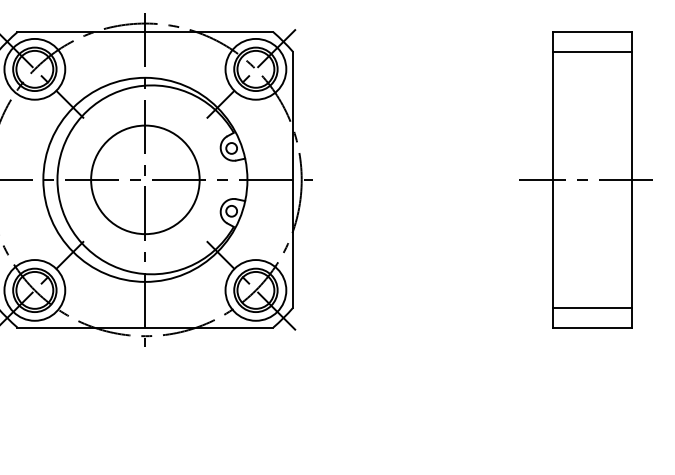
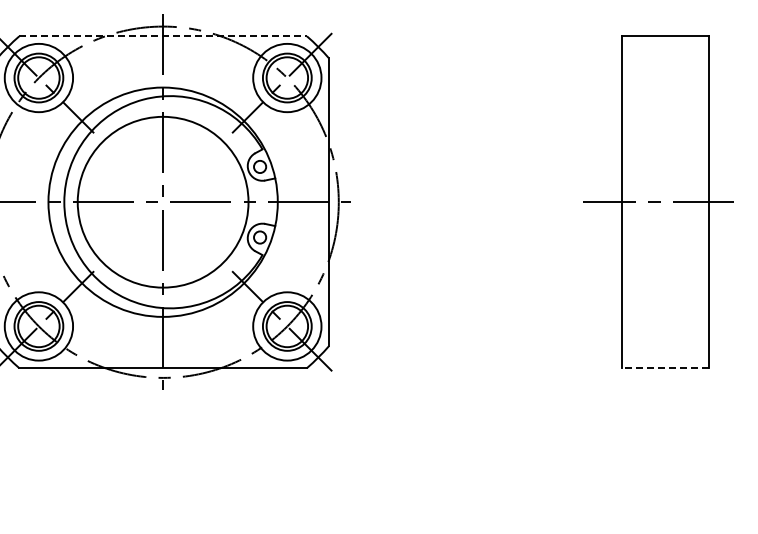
line: (145, 32) -> (163, 36), solid -> dashed
line: (592, 51) -> (665, 58), removed
circle: (145, 180) -> (163, 202), size x1.4
line: (592, 308) -> (665, 346), removed
line: (592, 327) -> (665, 368), solid -> dashed

